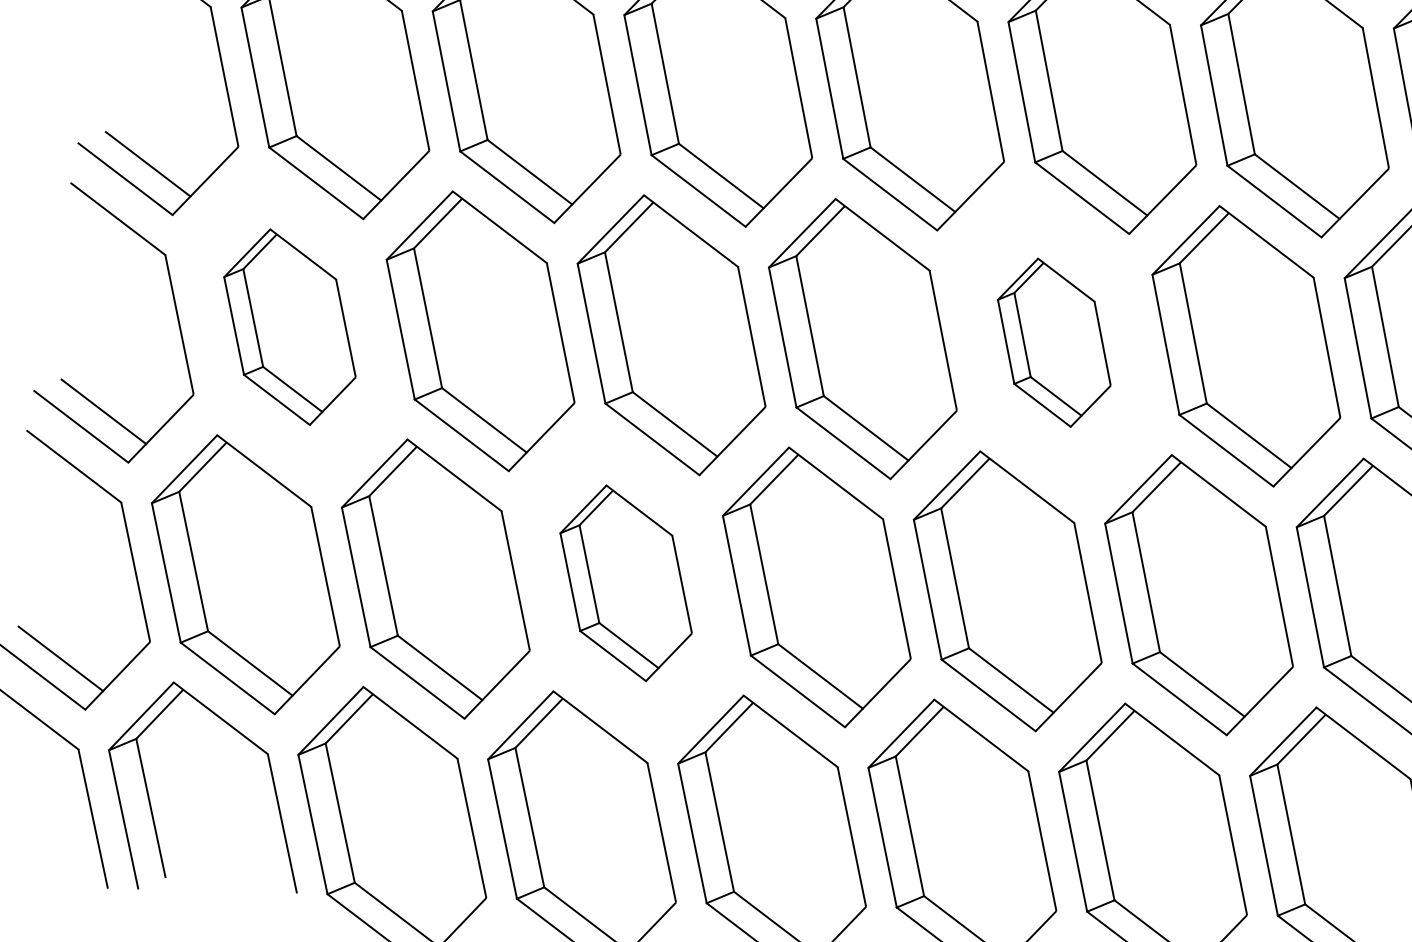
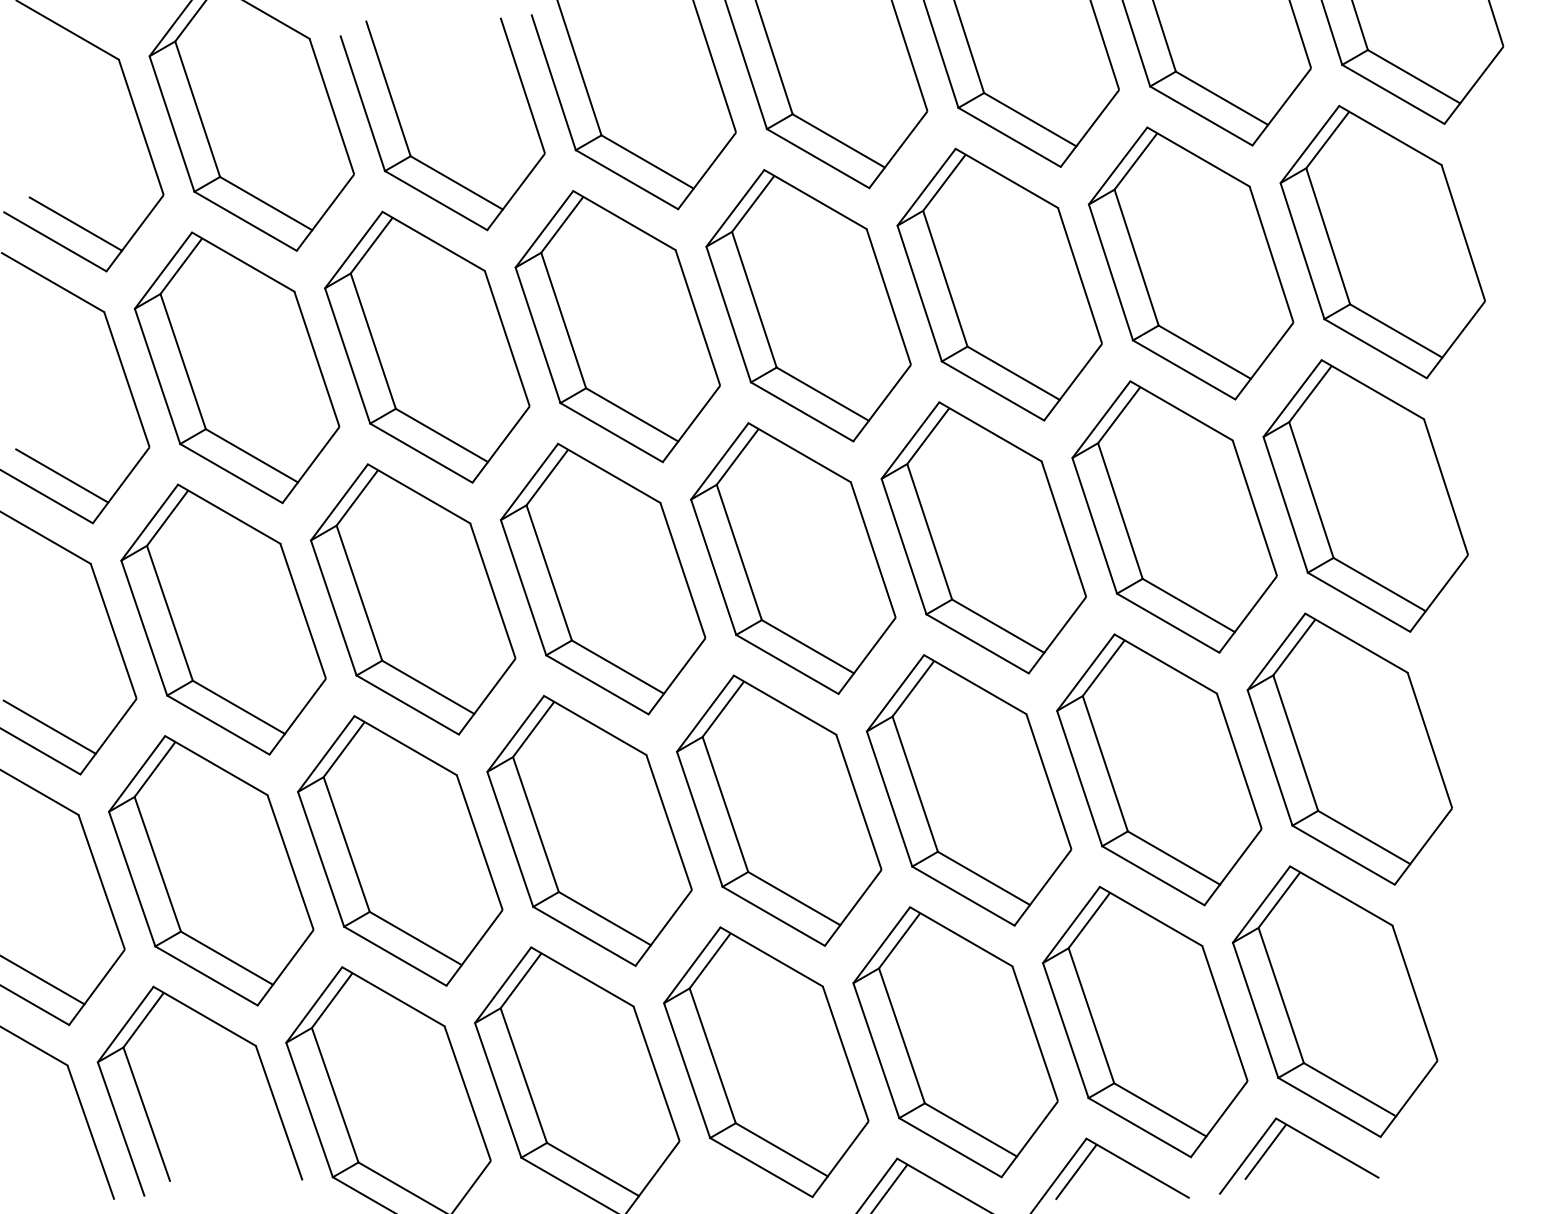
part: (289, 327) -> (223, 619), size x1.43
part: (1054, 342) -> (983, 537), size x1.67
part: (626, 582) -> (589, 830), size x1.43

